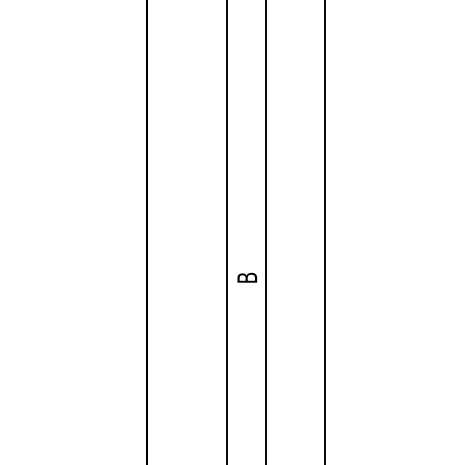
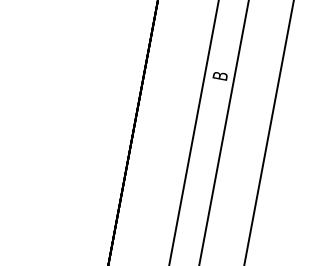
text: (247, 277) -> (220, 75), moved

